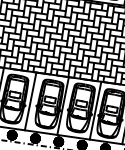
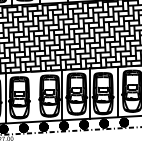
line: (30, 101) -> (33, 96), removed

